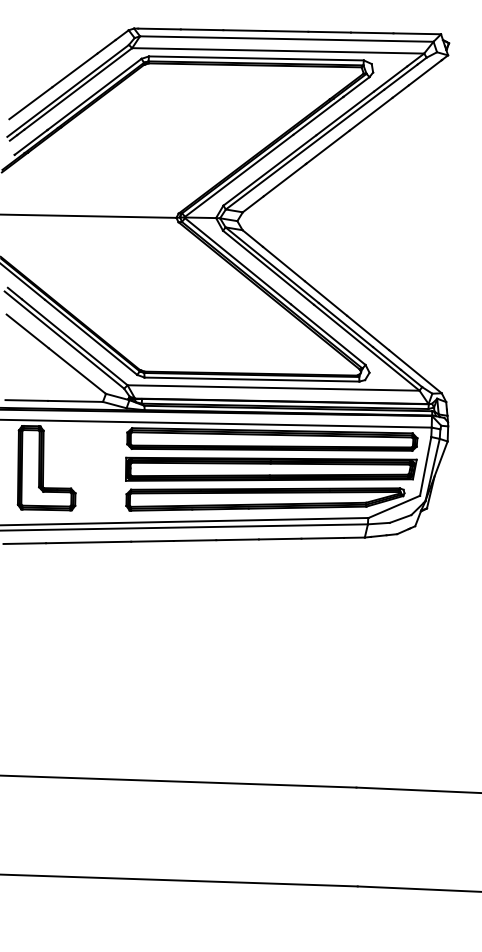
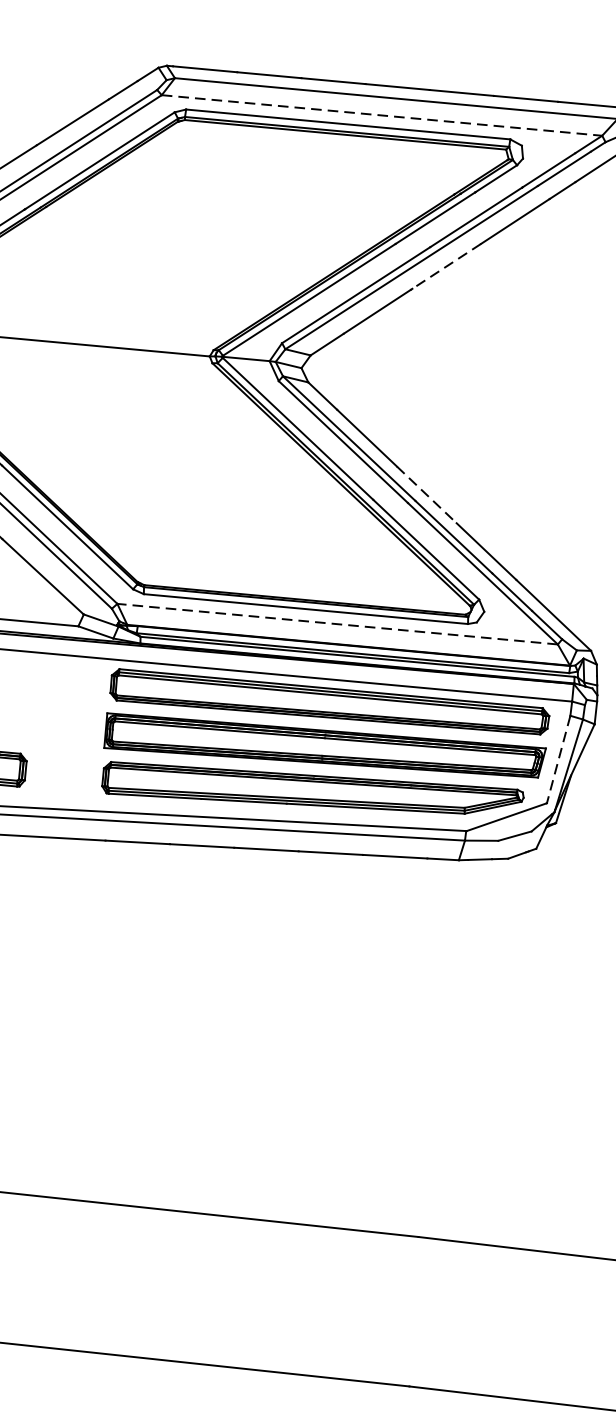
line: (278, 50) -> (382, 114), solid -> dashed
line: (327, 147) -> (445, 266), solid -> dashed
line: (326, 298) -> (427, 494), solid -> dashed
line: (273, 387) -> (337, 623), solid -> dashed
line: (425, 466) -> (558, 759), solid -> dashed

